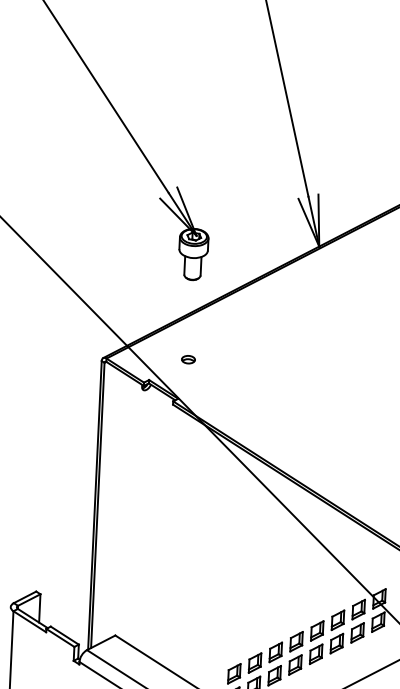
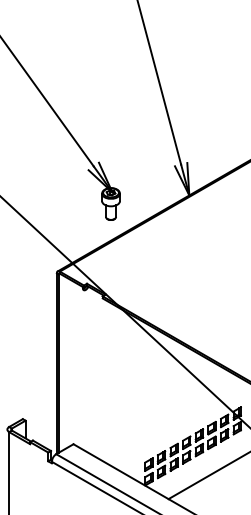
part: (187, 358) -> (110, 269), removed

